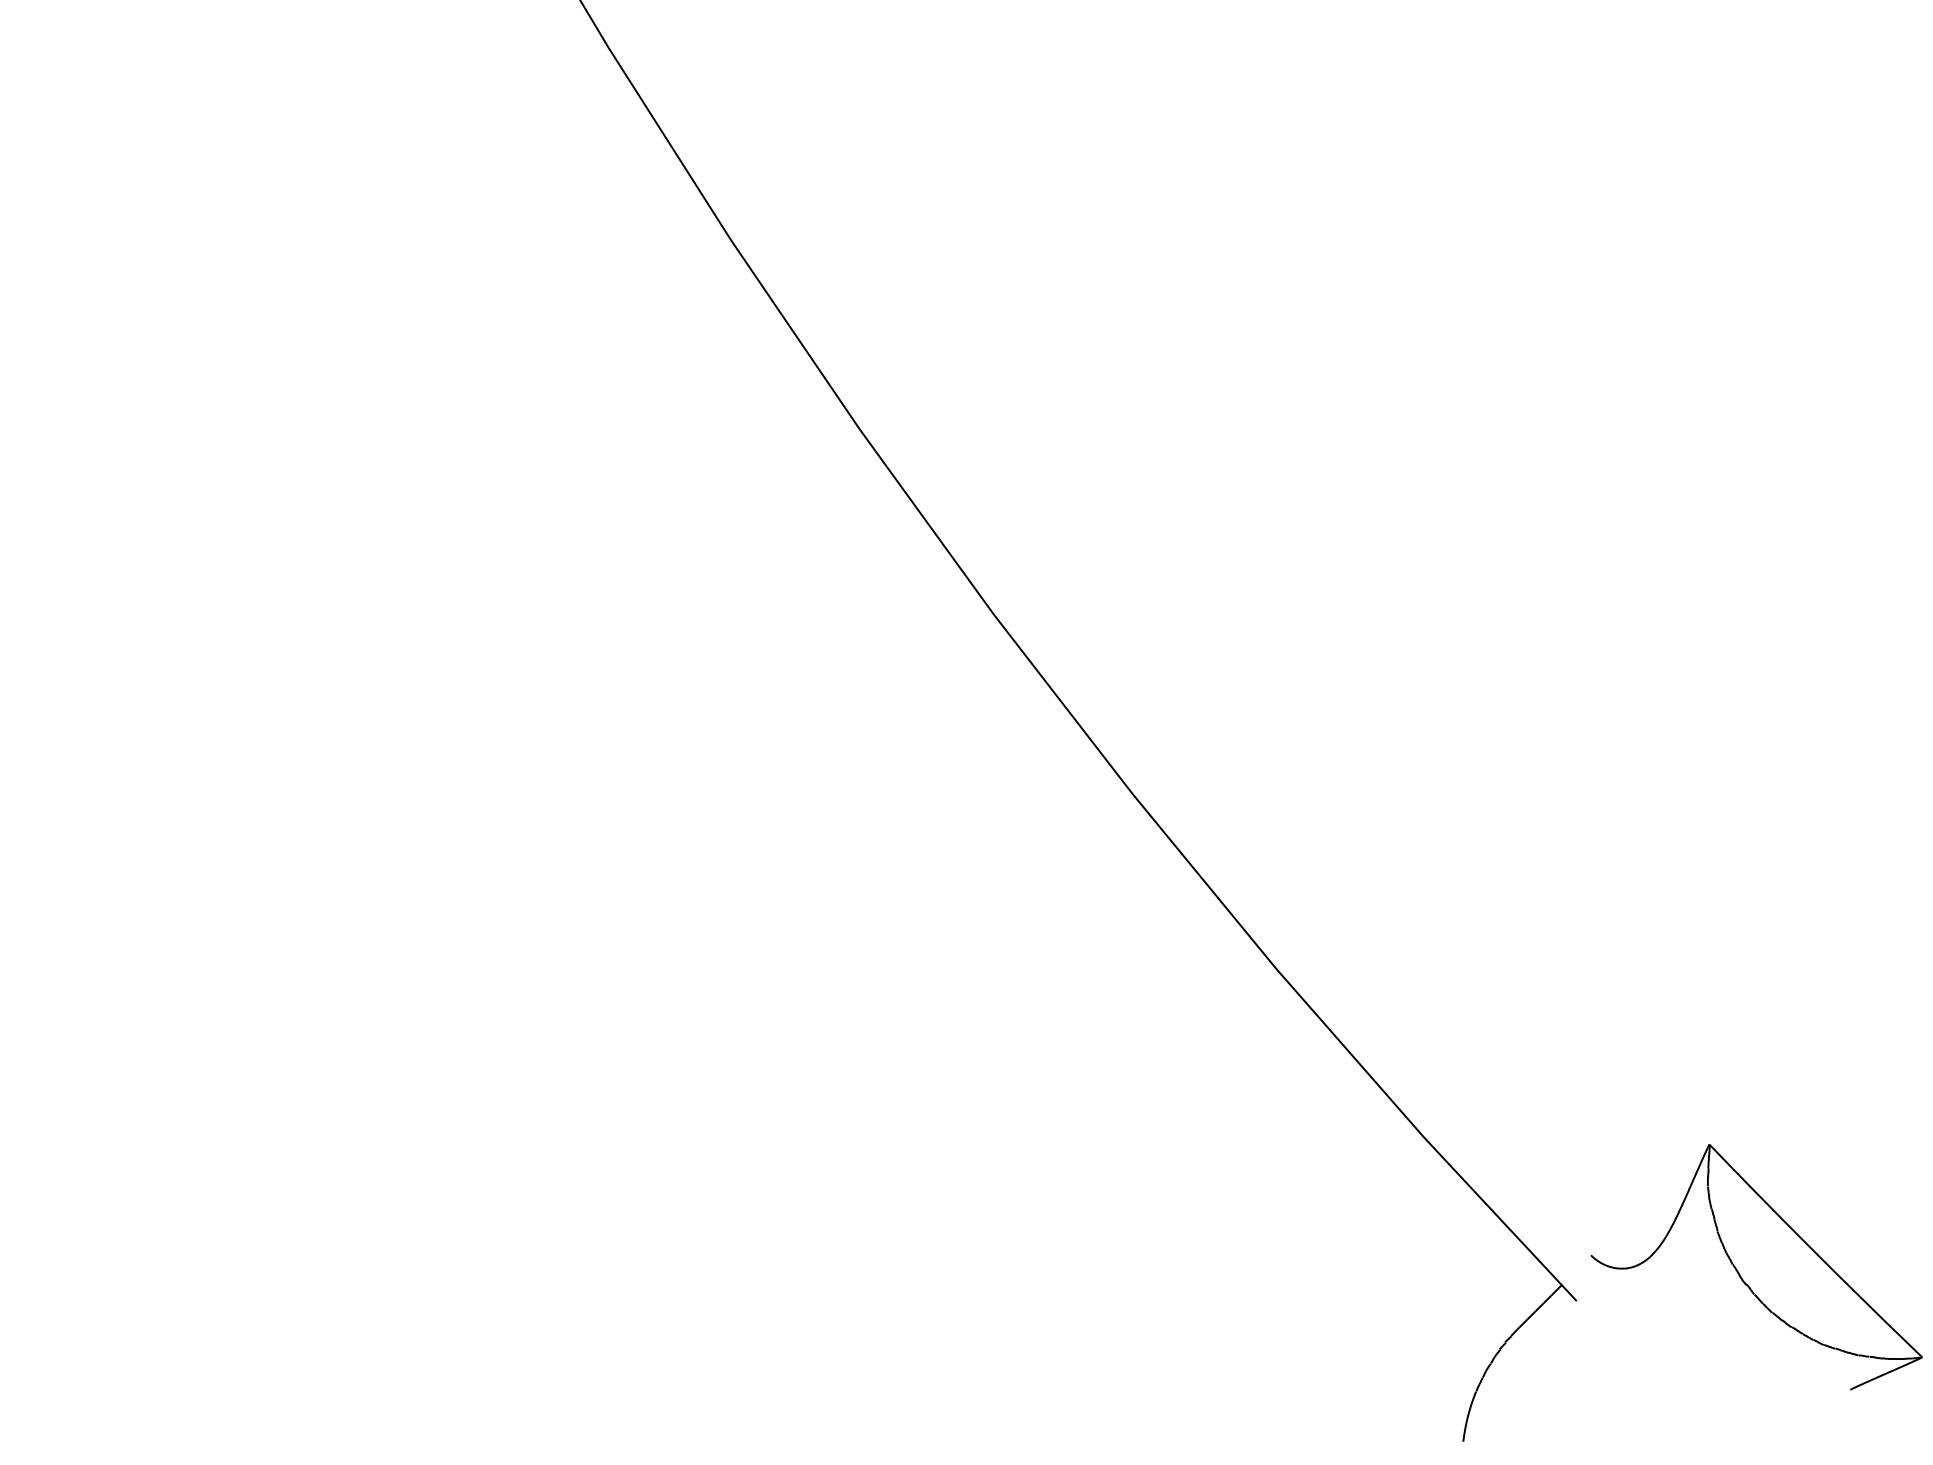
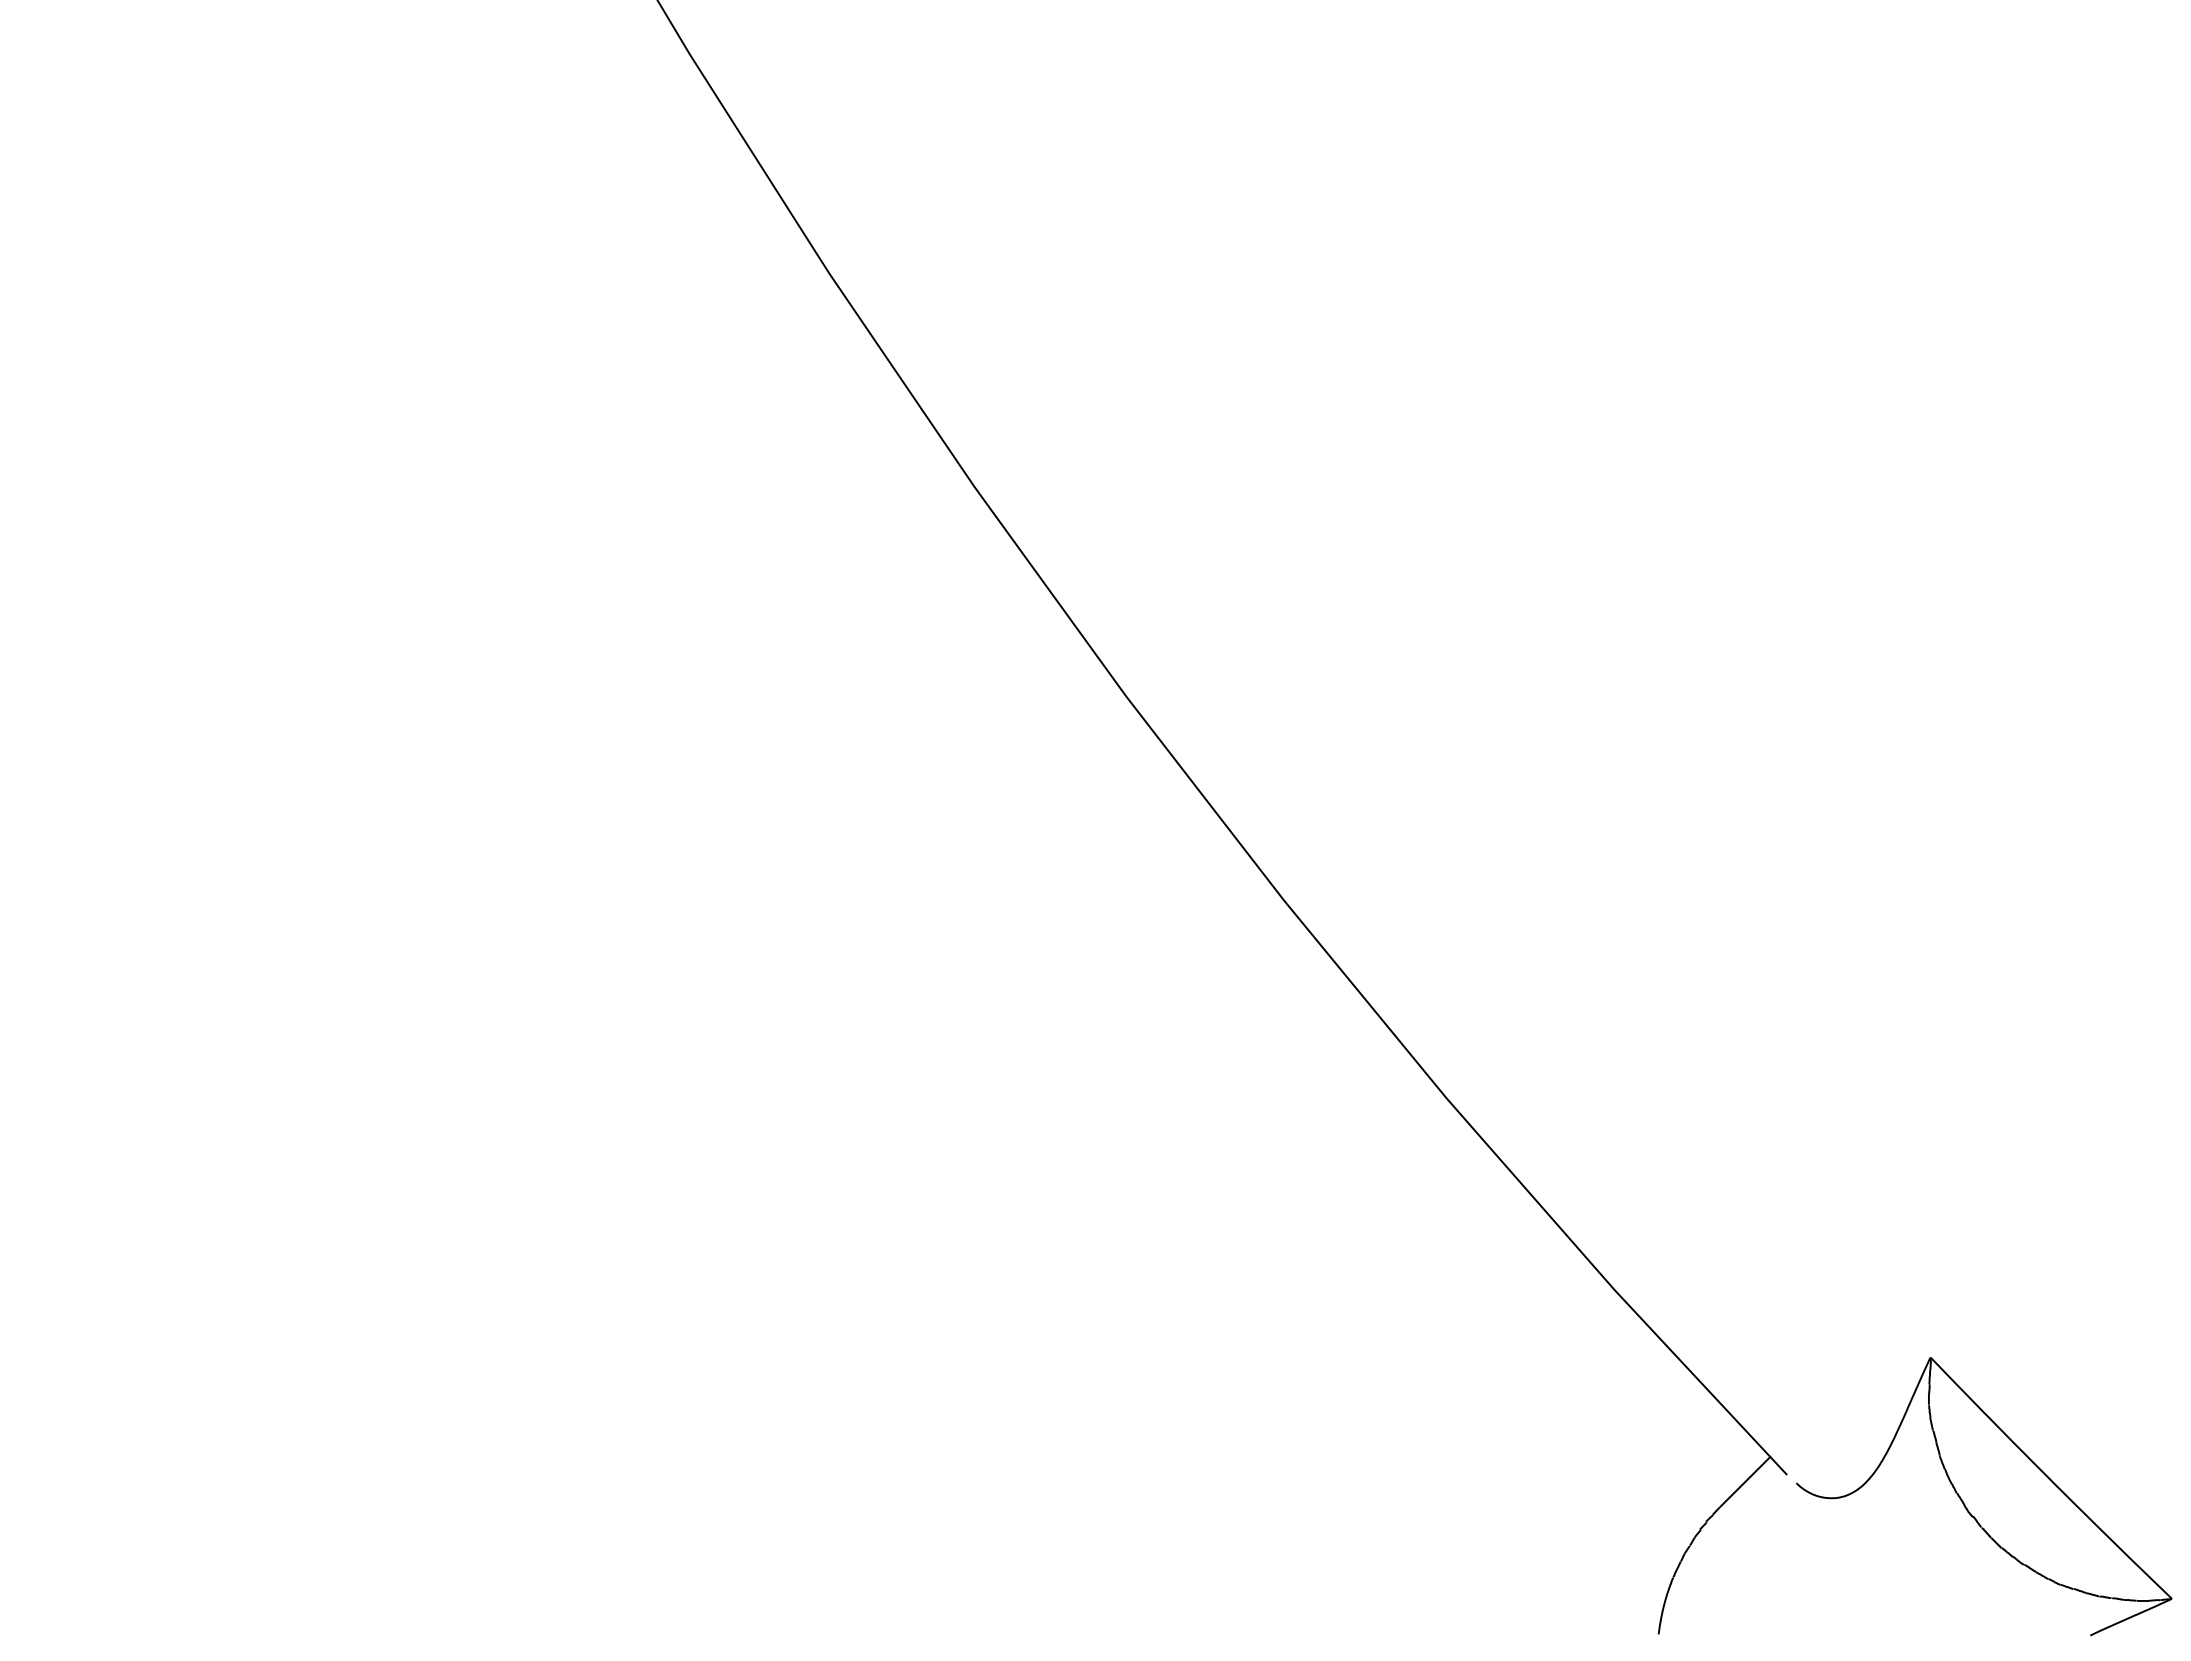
part: (1756, 1267) -> (1984, 1496), moved

